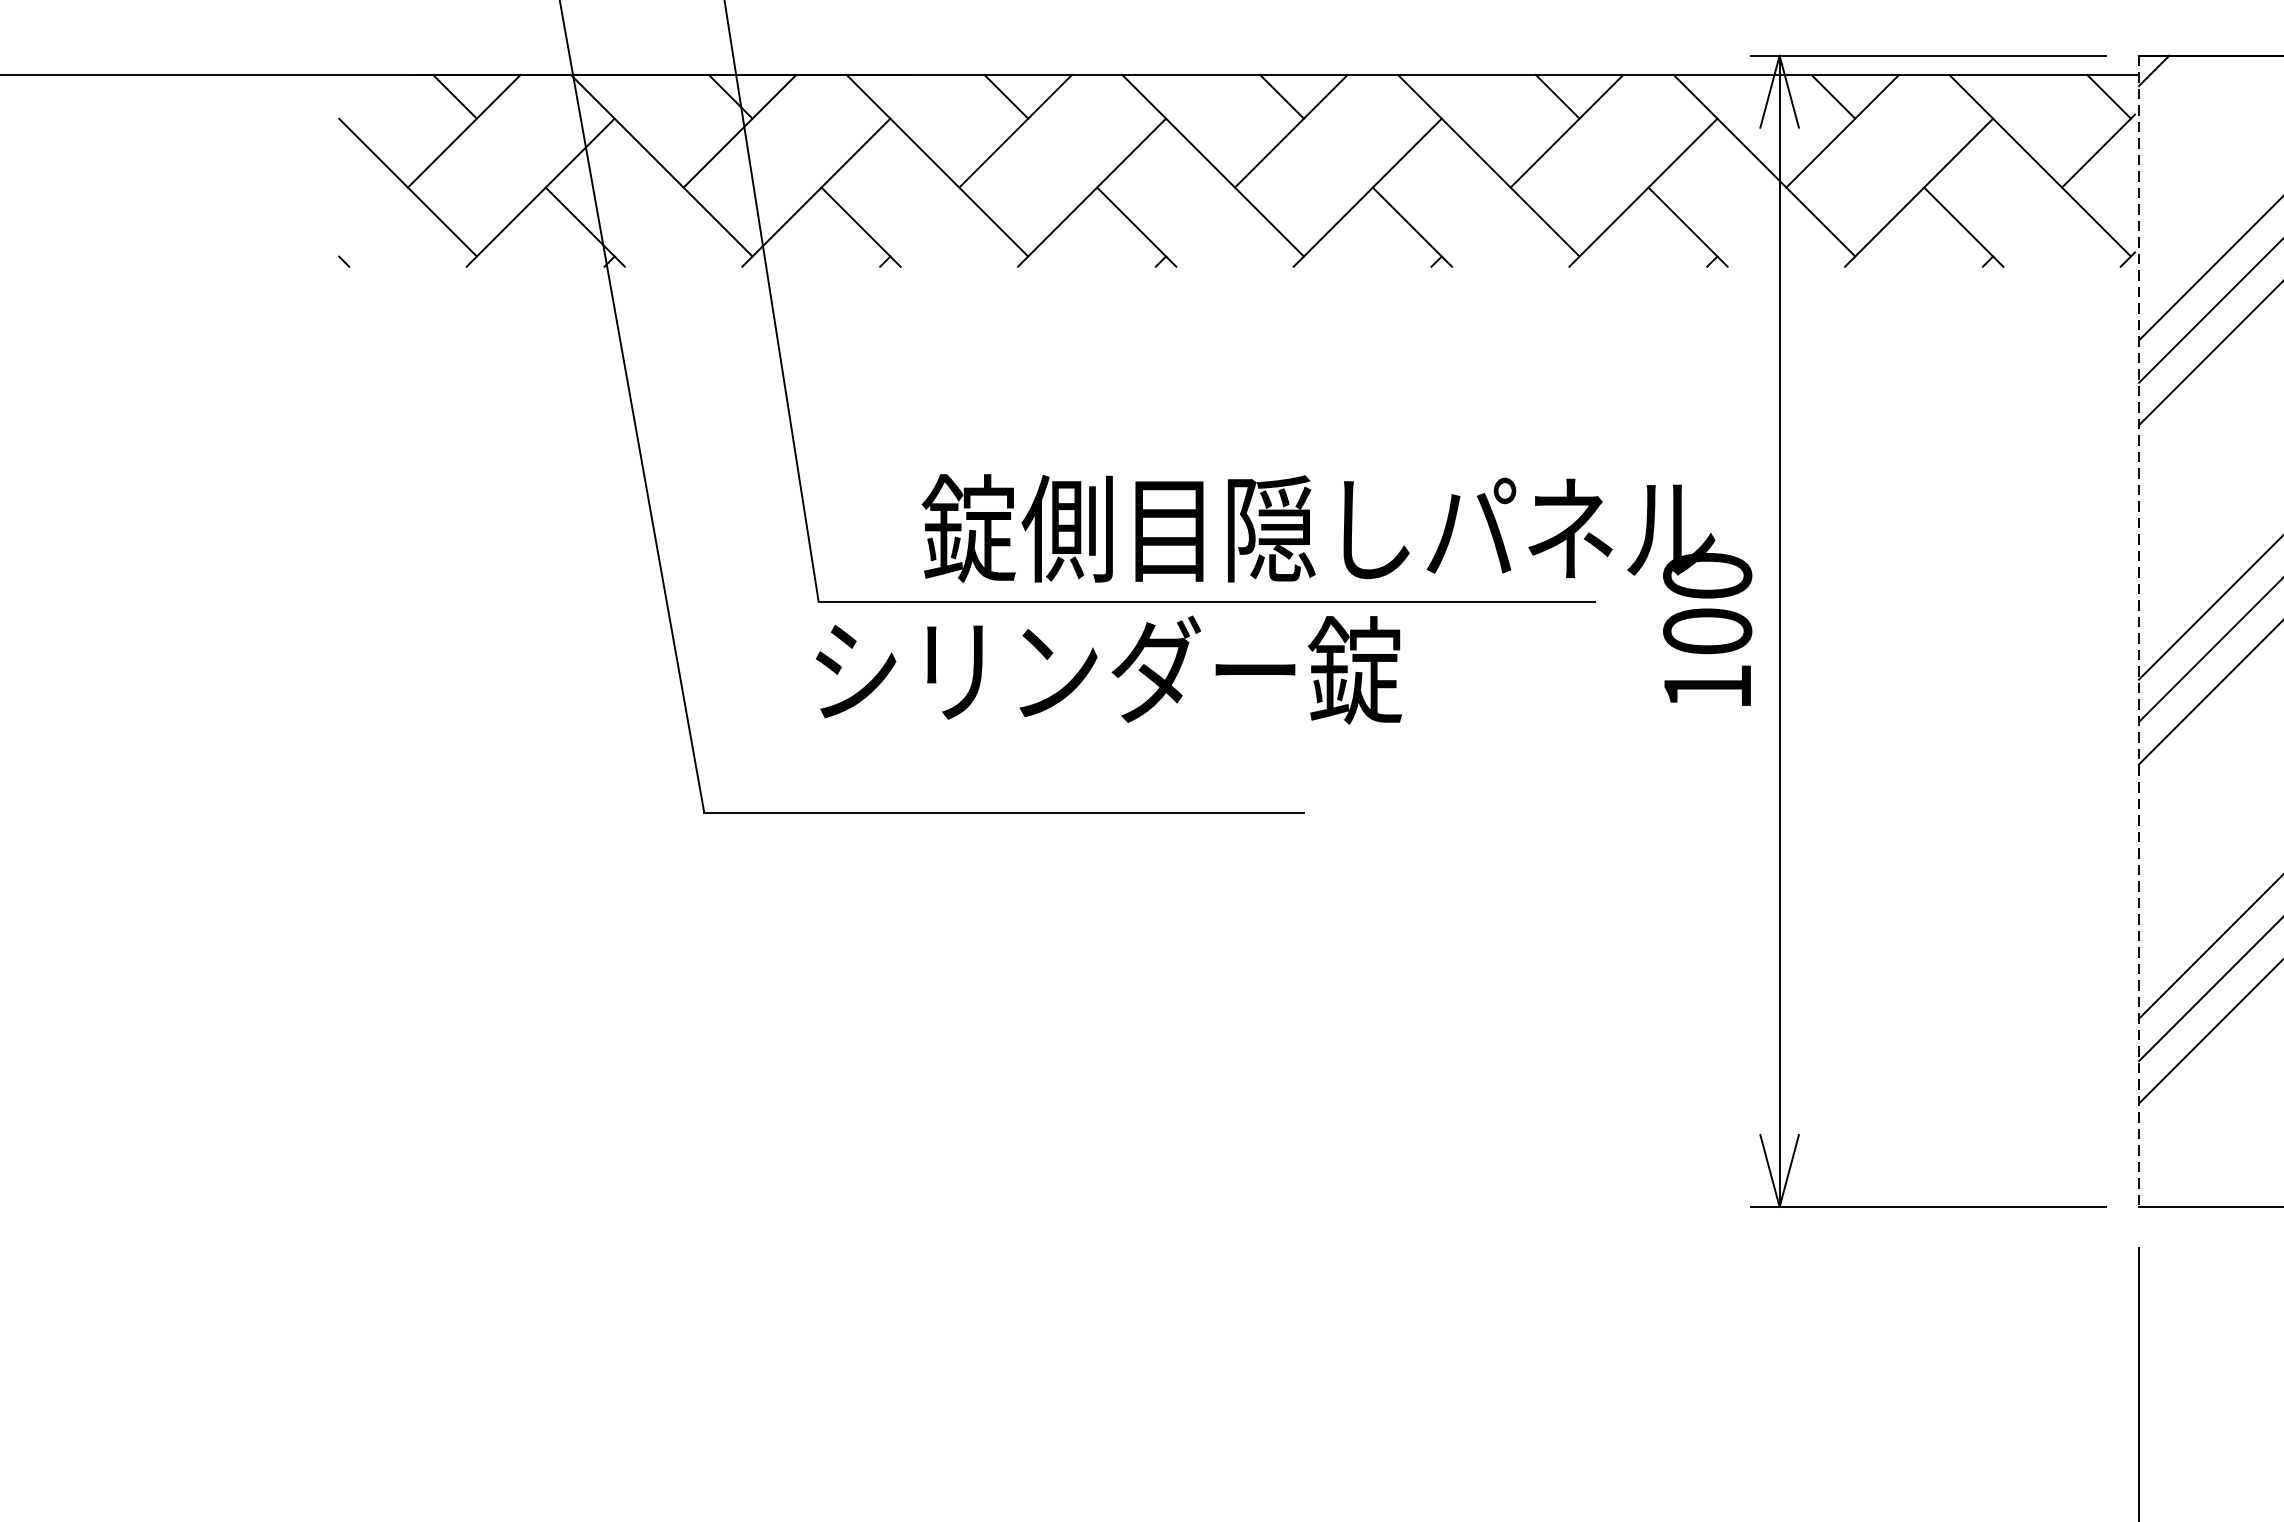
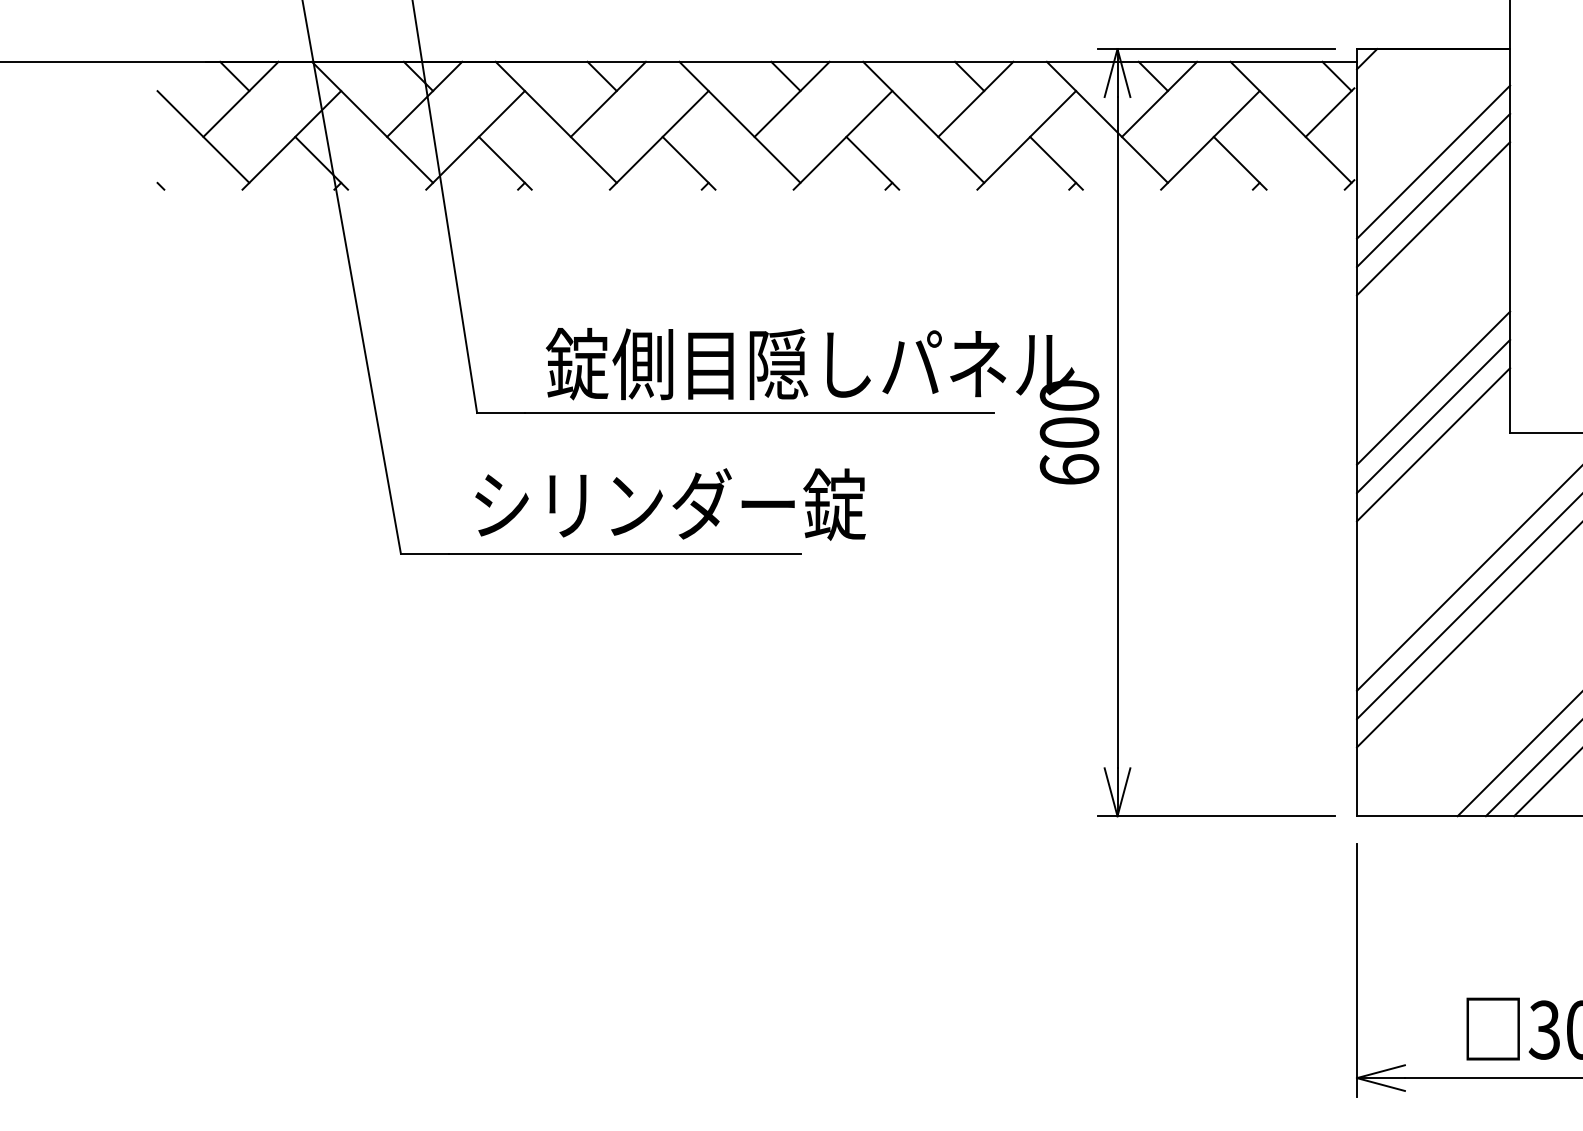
line: (2139, 631) -> (1357, 432), dashed -> solid
text: (1108, 670) -> (670, 504), moved
text: (1707, 686) -> (1069, 469), 100 -> 600

